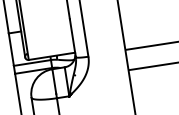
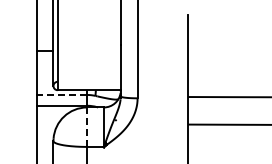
line: (32, 62) -> (61, 94), solid -> dashed
line: (54, 81) -> (87, 124), solid -> dashed

